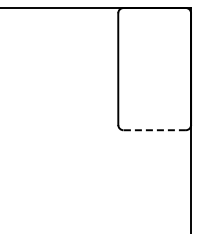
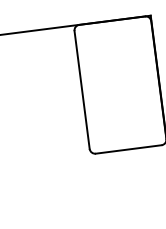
line: (154, 130) -> (128, 149), dashed -> solid

